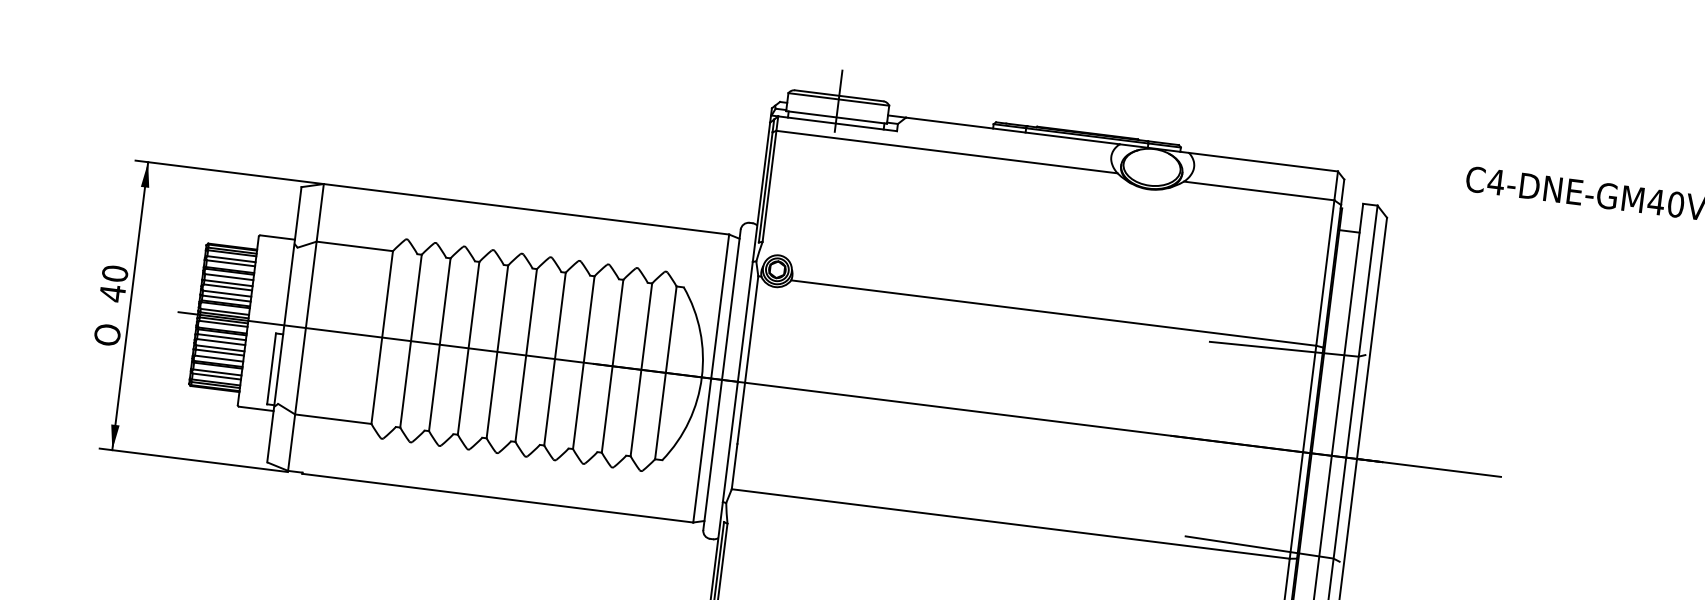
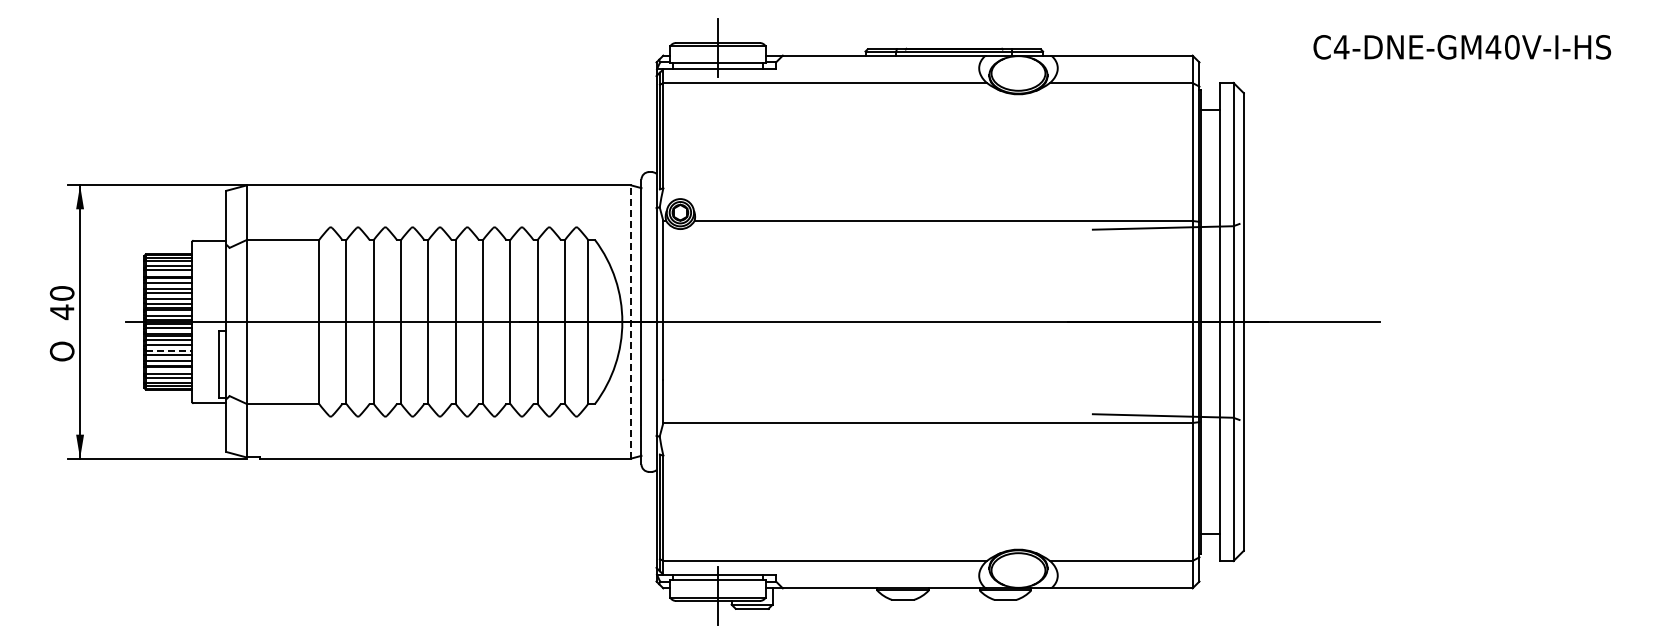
line: (220, 347) -> (169, 350), solid -> dashed
line: (711, 379) -> (631, 322), solid -> dashed

